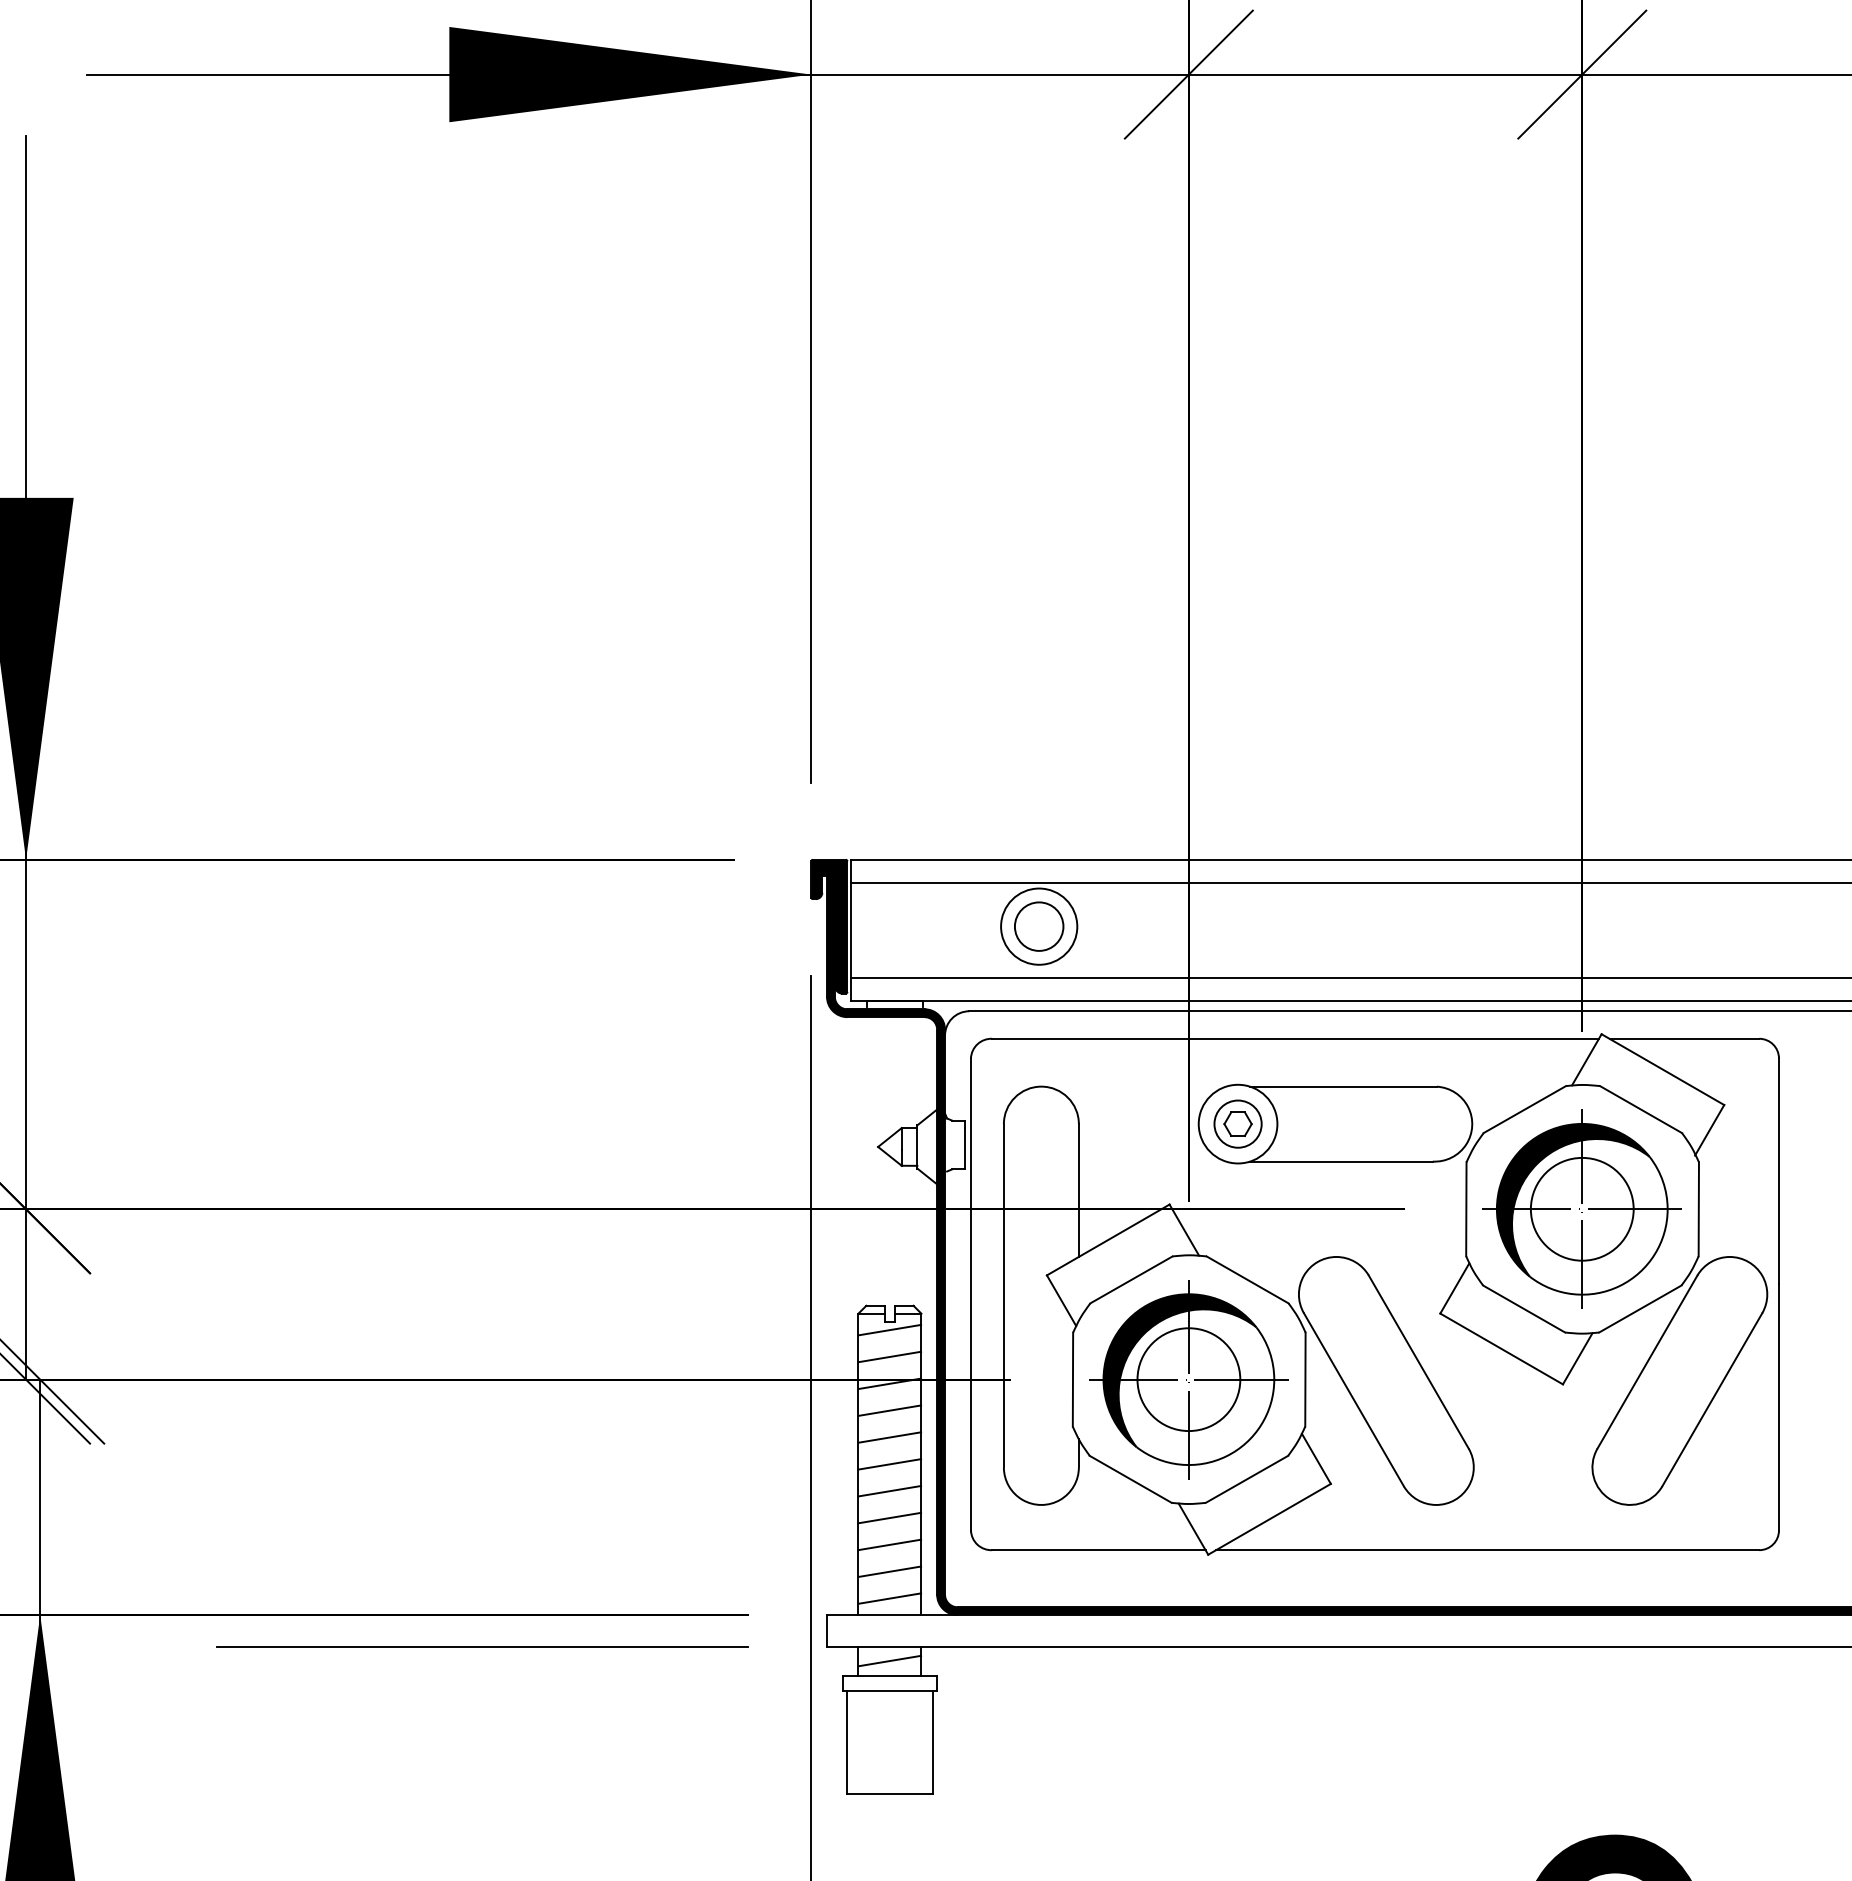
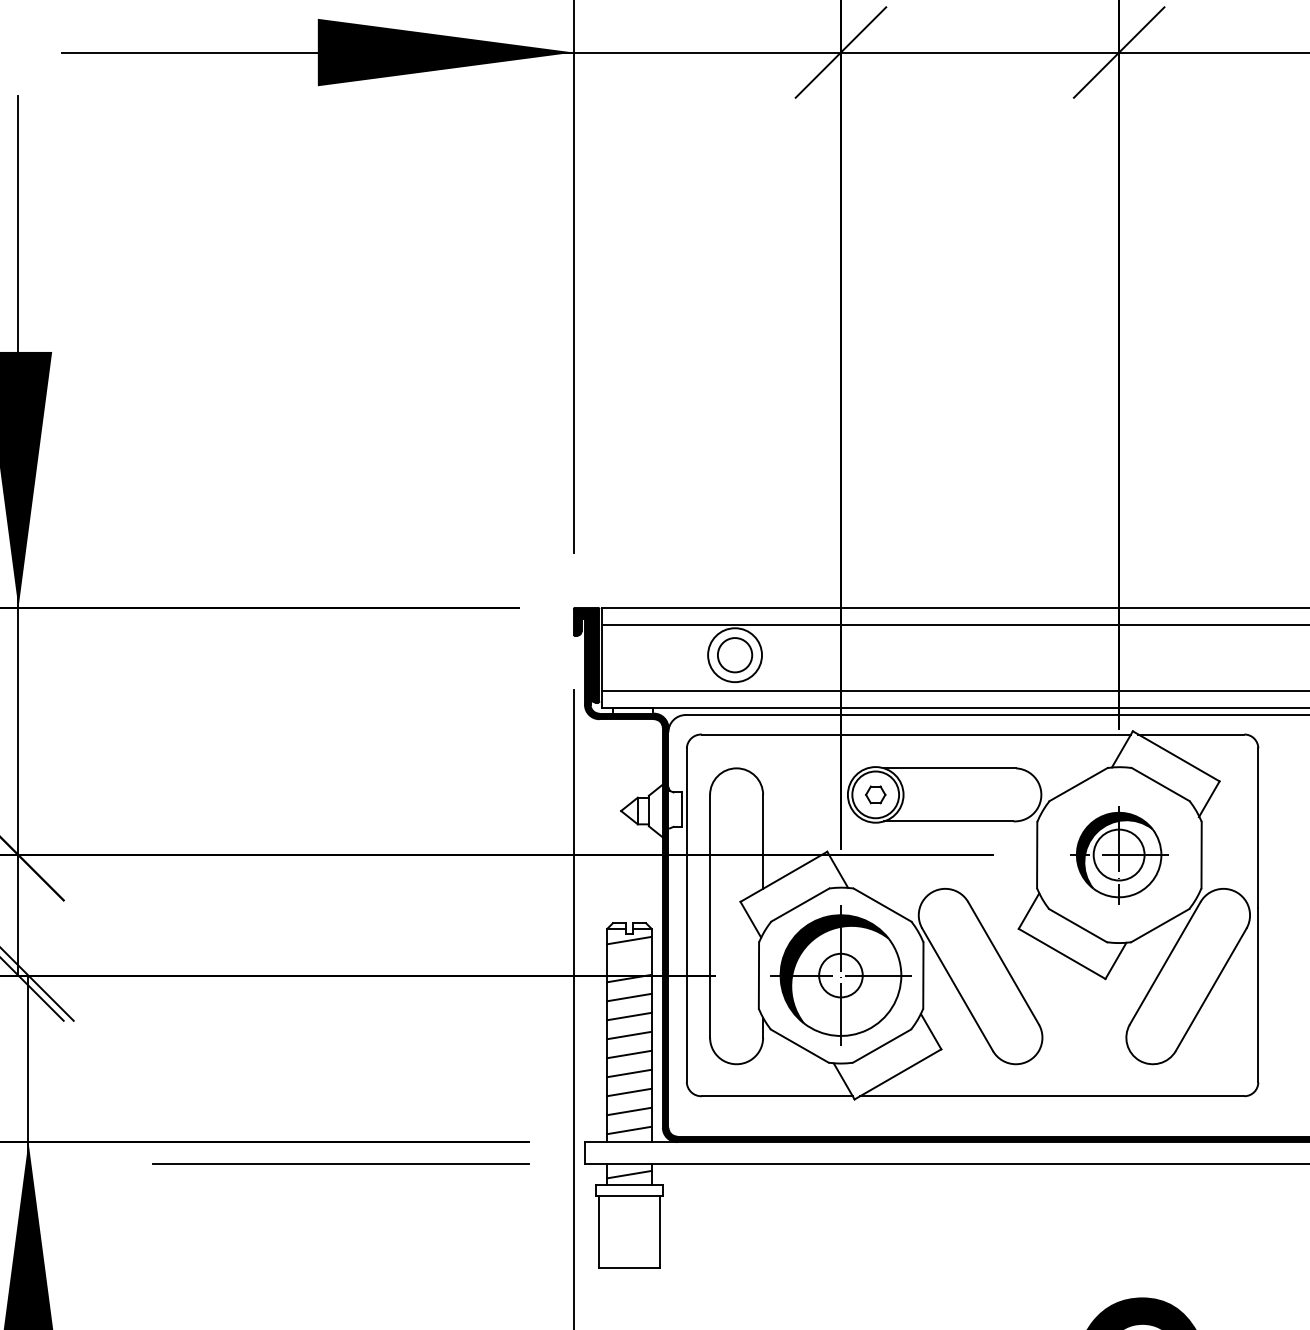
circle: (1237, 1123) -> (875, 794), size x1.4
part: (1581, 1208) -> (1118, 854), size x0.7
line: (889, 1356) -> (629, 959), removed
circle: (1188, 1379) -> (840, 975), size x0.6

